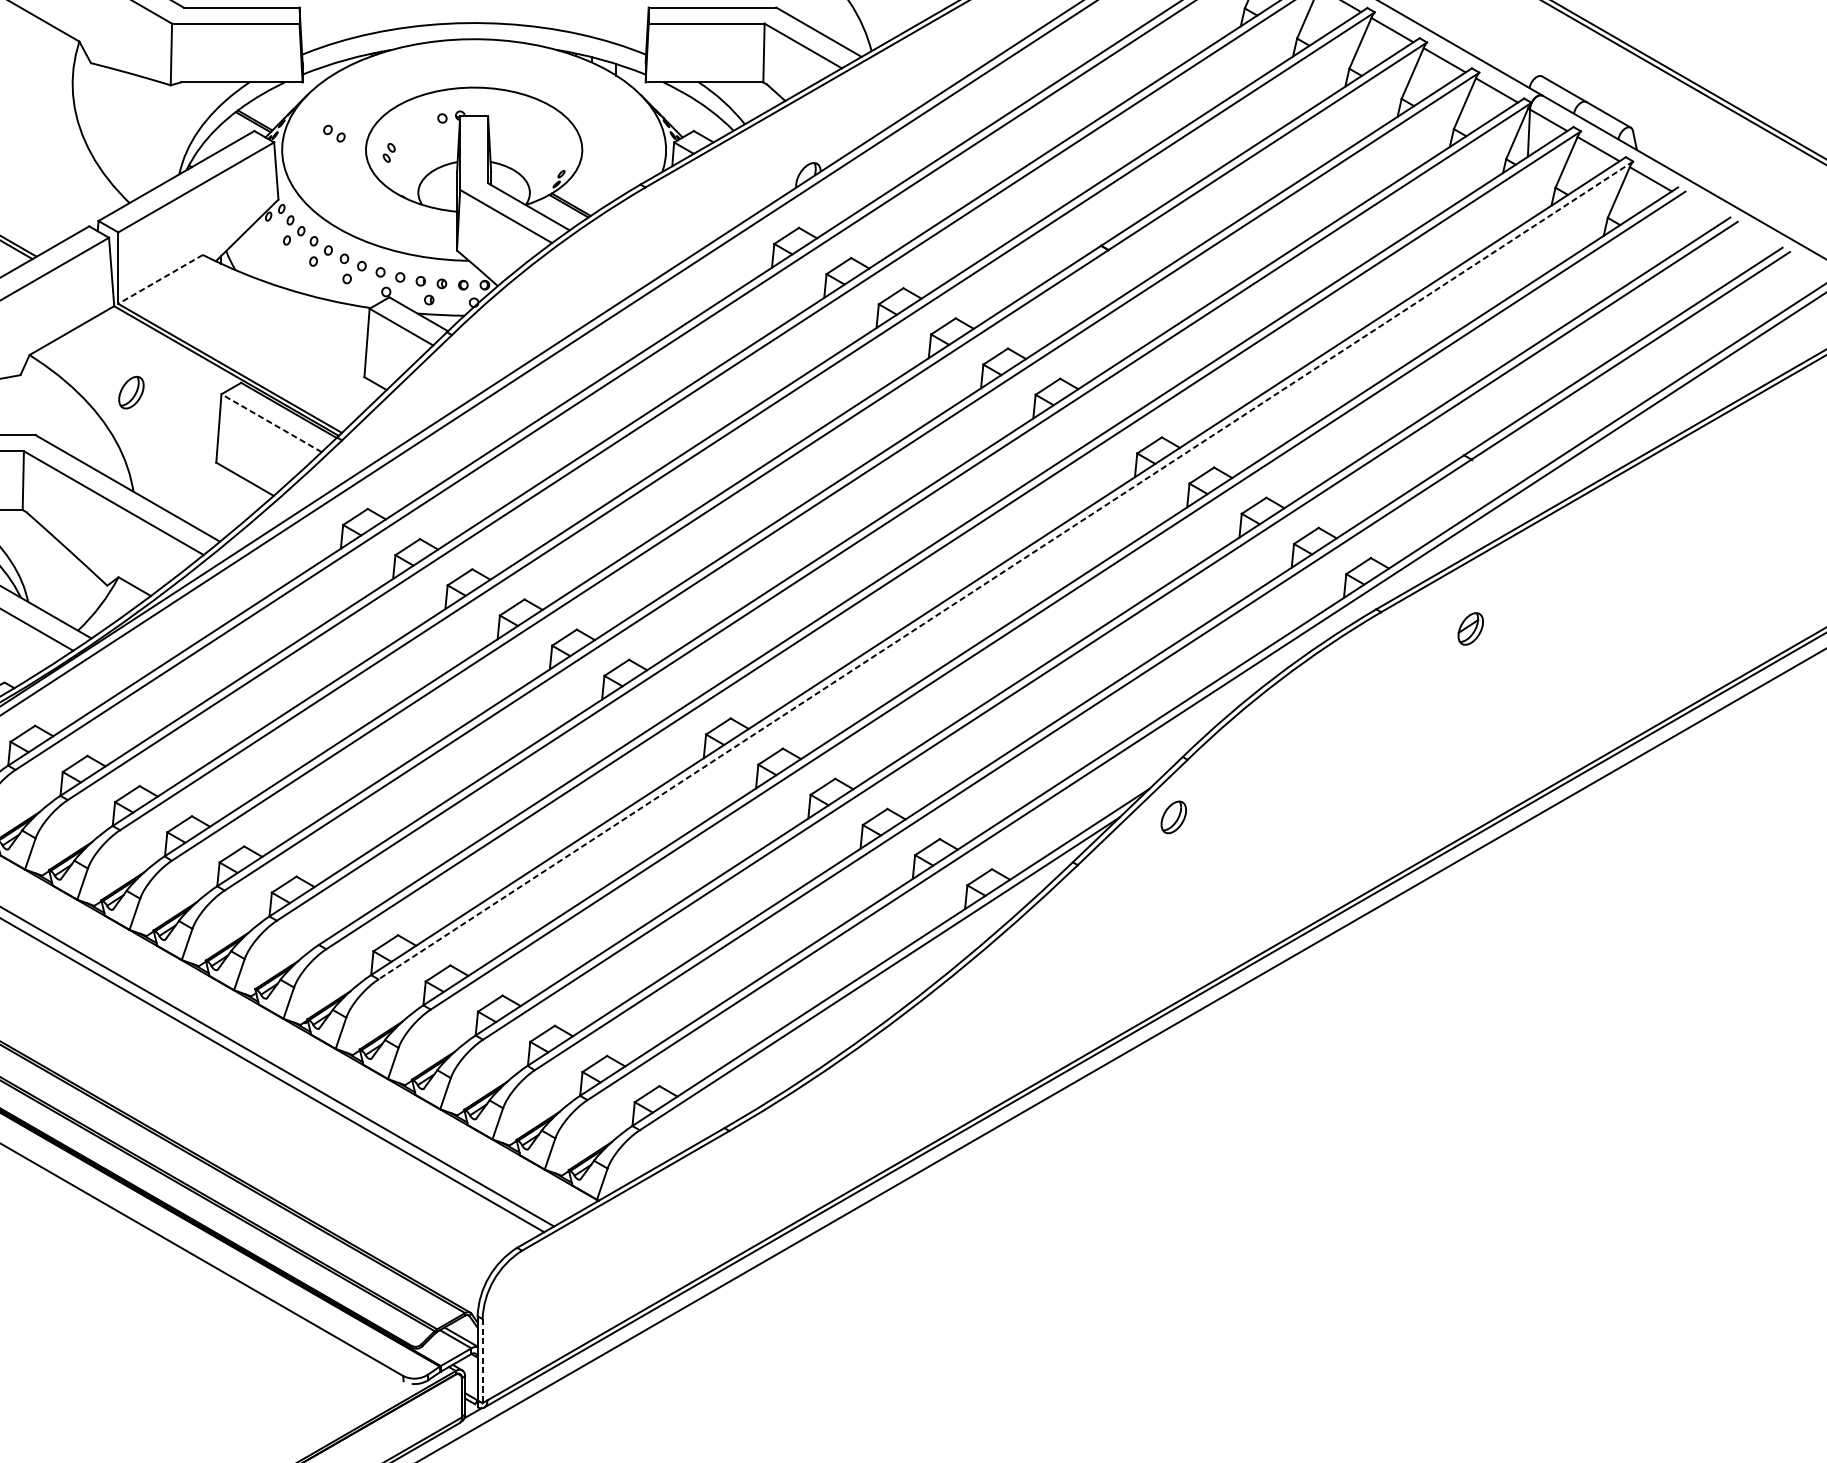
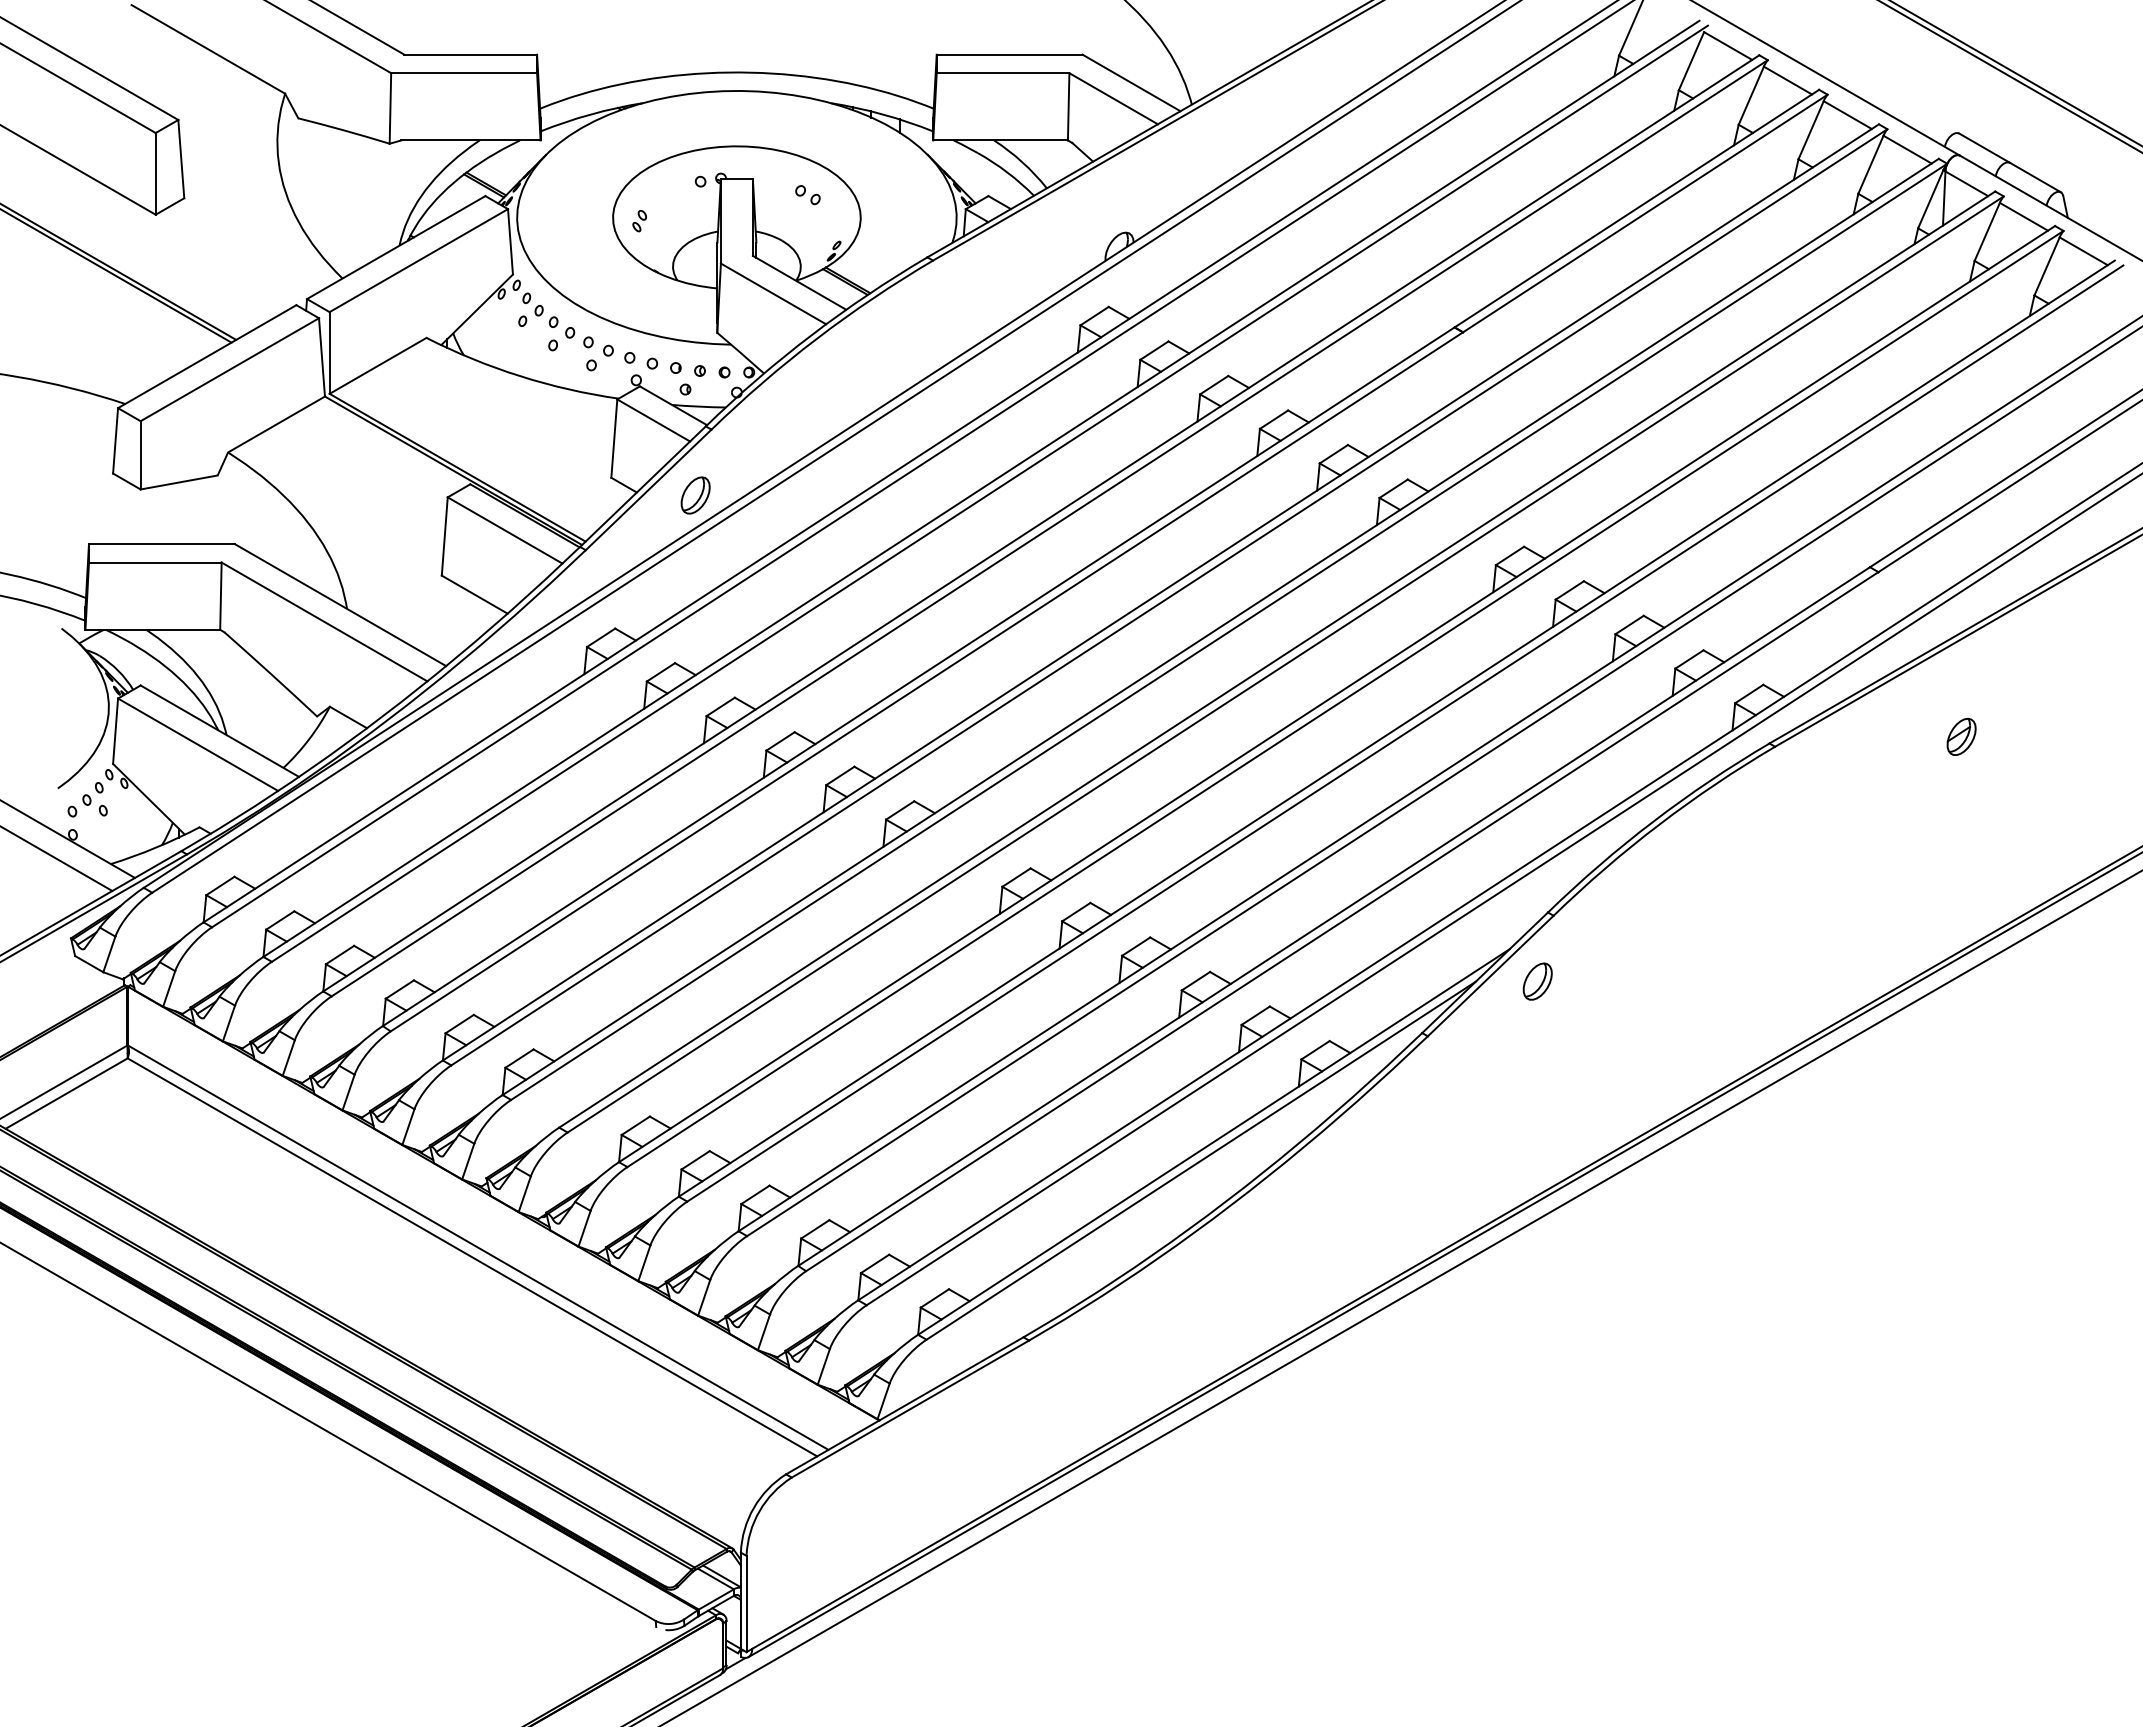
part: (333, 134) -> (807, 195), moved
line: (160, 279) -> (378, 365), dashed -> solid
part: (131, 392) -> (695, 495), moved
line: (271, 423) -> (504, 530), dashed -> solid
line: (1005, 570) -> (1345, 699), dashed -> solid
part: (1470, 628) -> (1961, 736), moved
line: (482, 1361) -> (746, 1604), dashed -> solid

